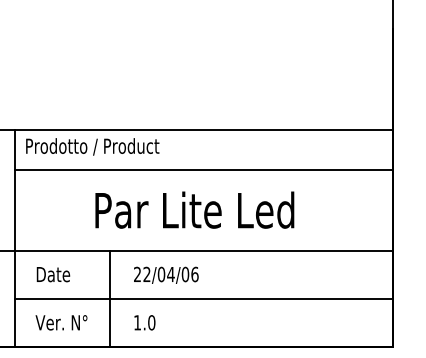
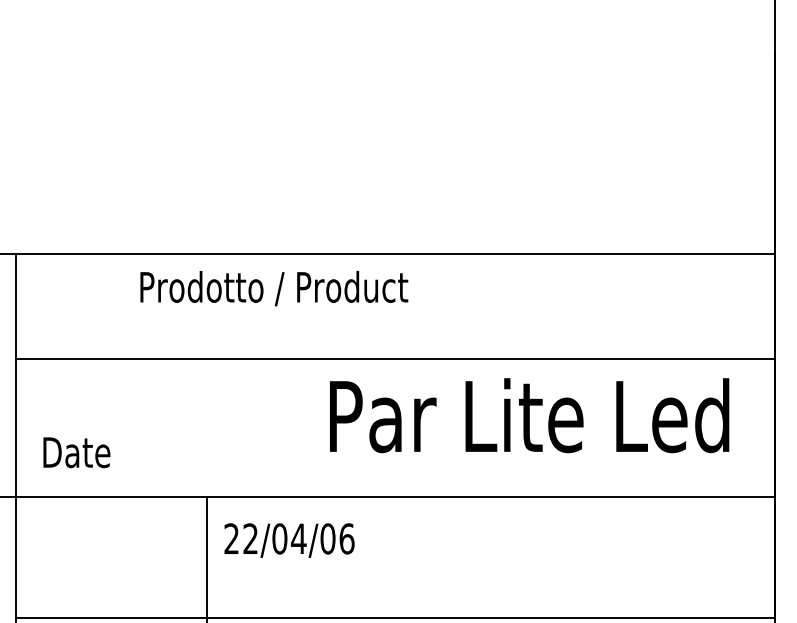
text: (92, 146) -> (273, 287), moved
line: (203, 170) -> (394, 360), moved
text: (194, 209) -> (528, 414), moved
text: (53, 274) -> (76, 452), moved
text: (166, 274) -> (289, 538), moved
line: (203, 298) -> (394, 617), moved

